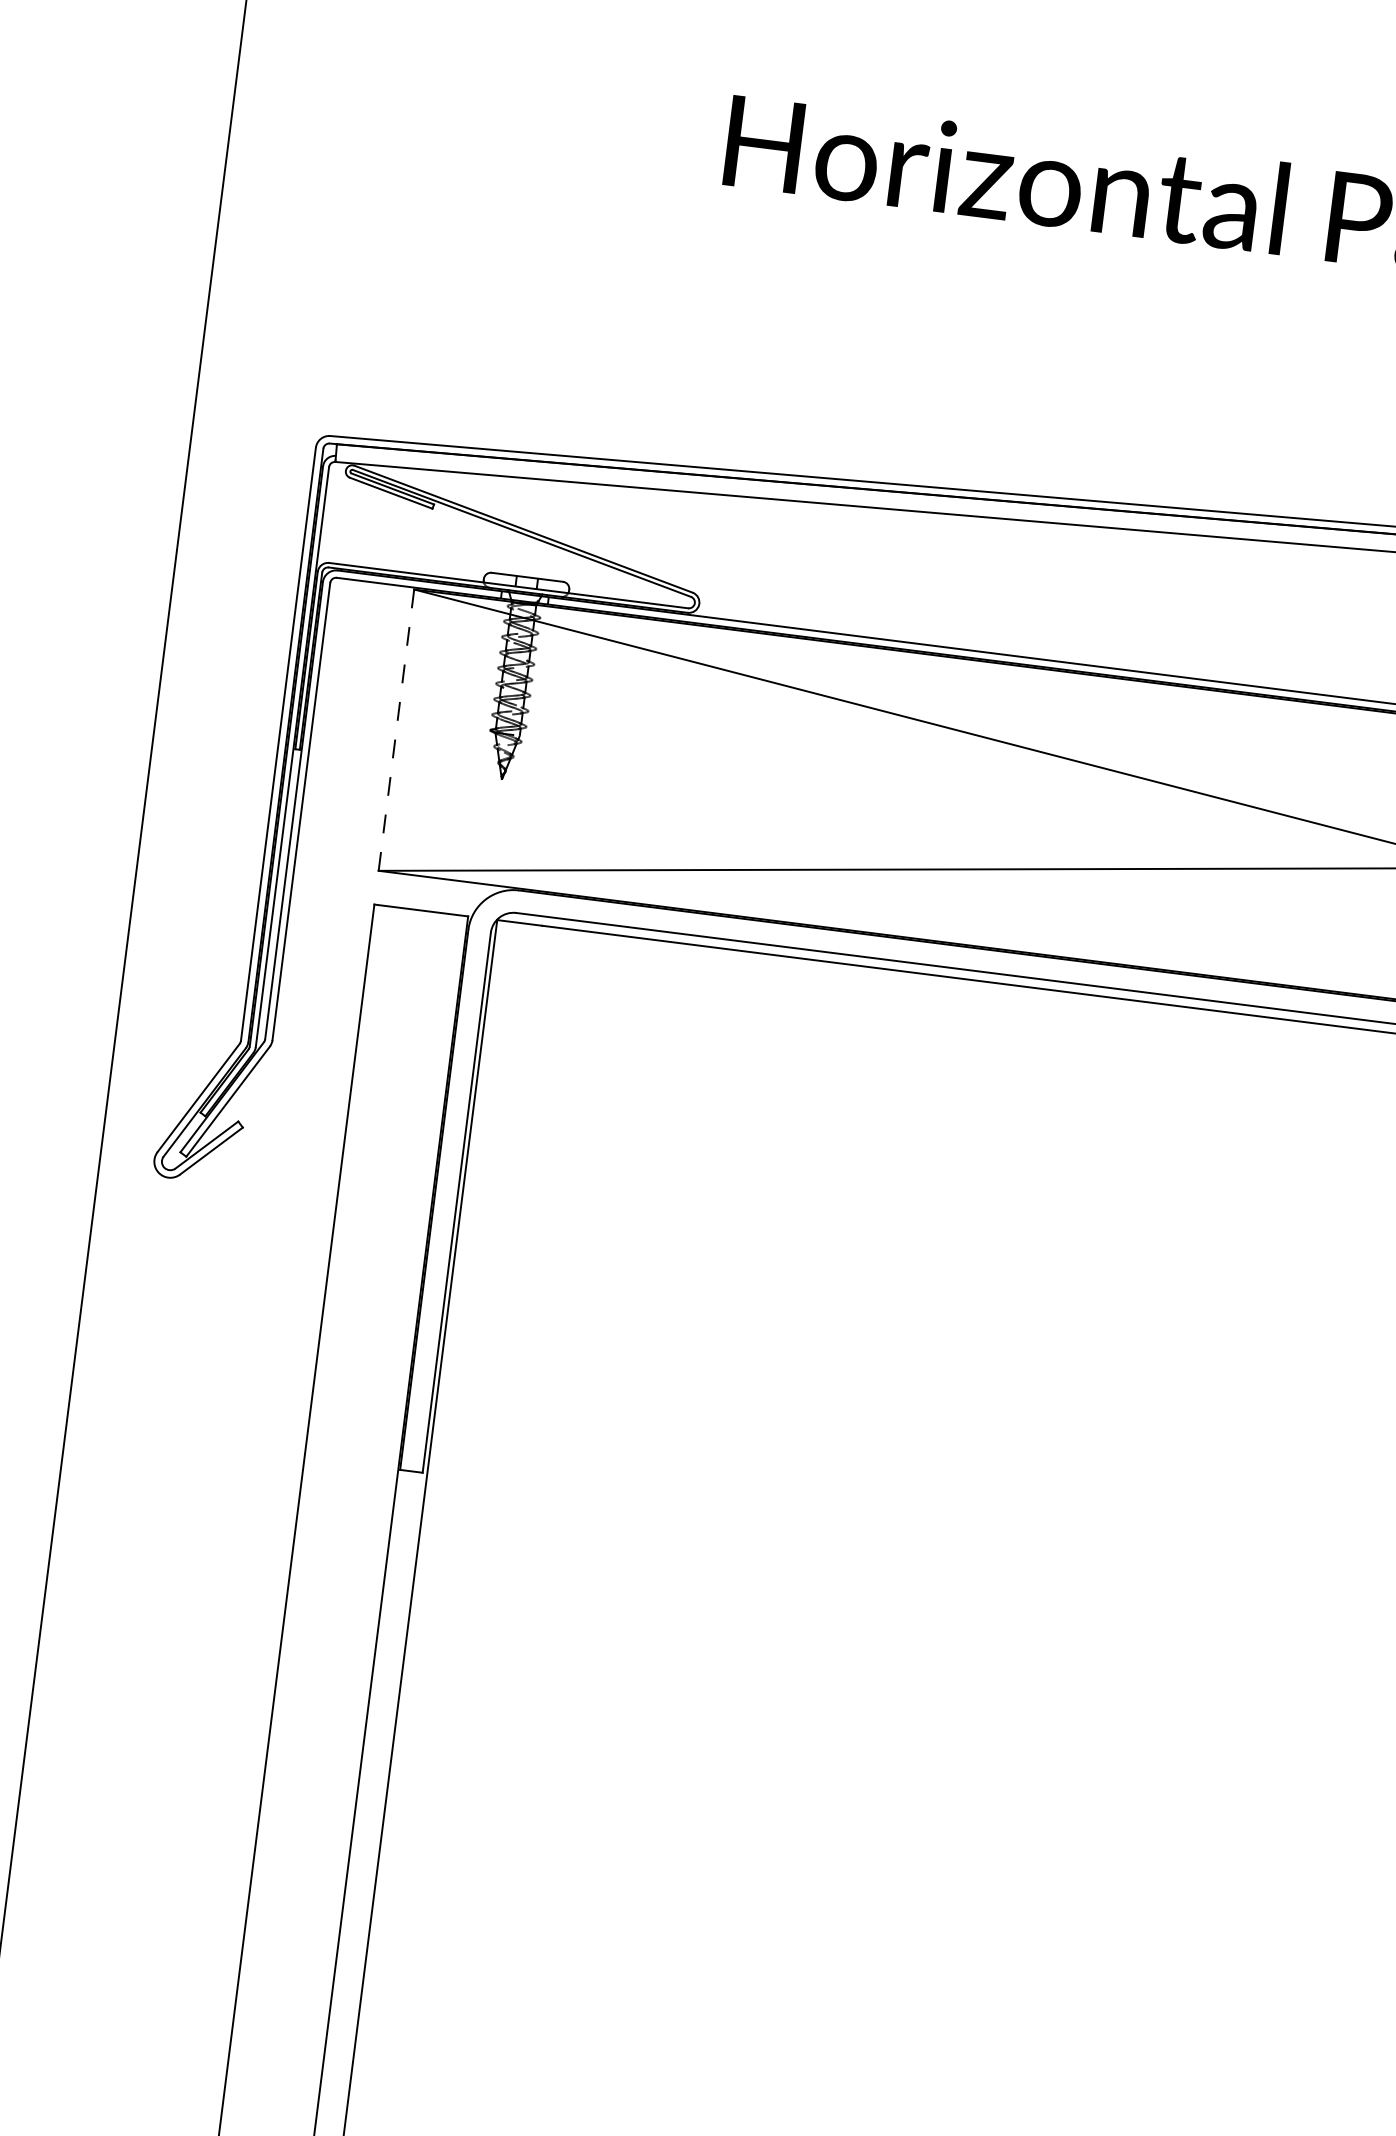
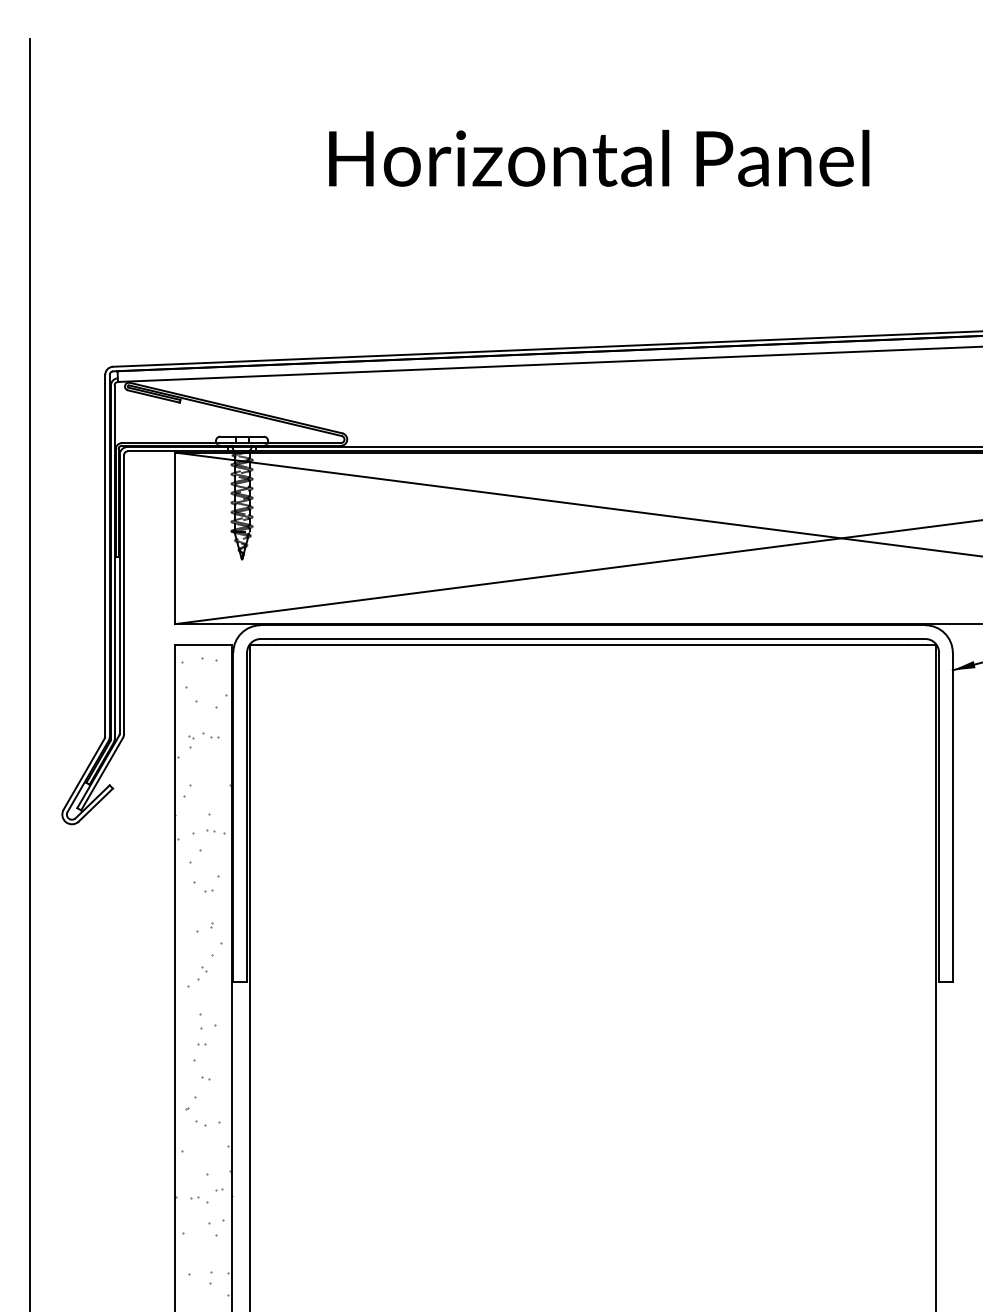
line: (397, 730) -> (175, 538), dashed -> solid
hatch: (352, 1454) -> (203, 976), added

